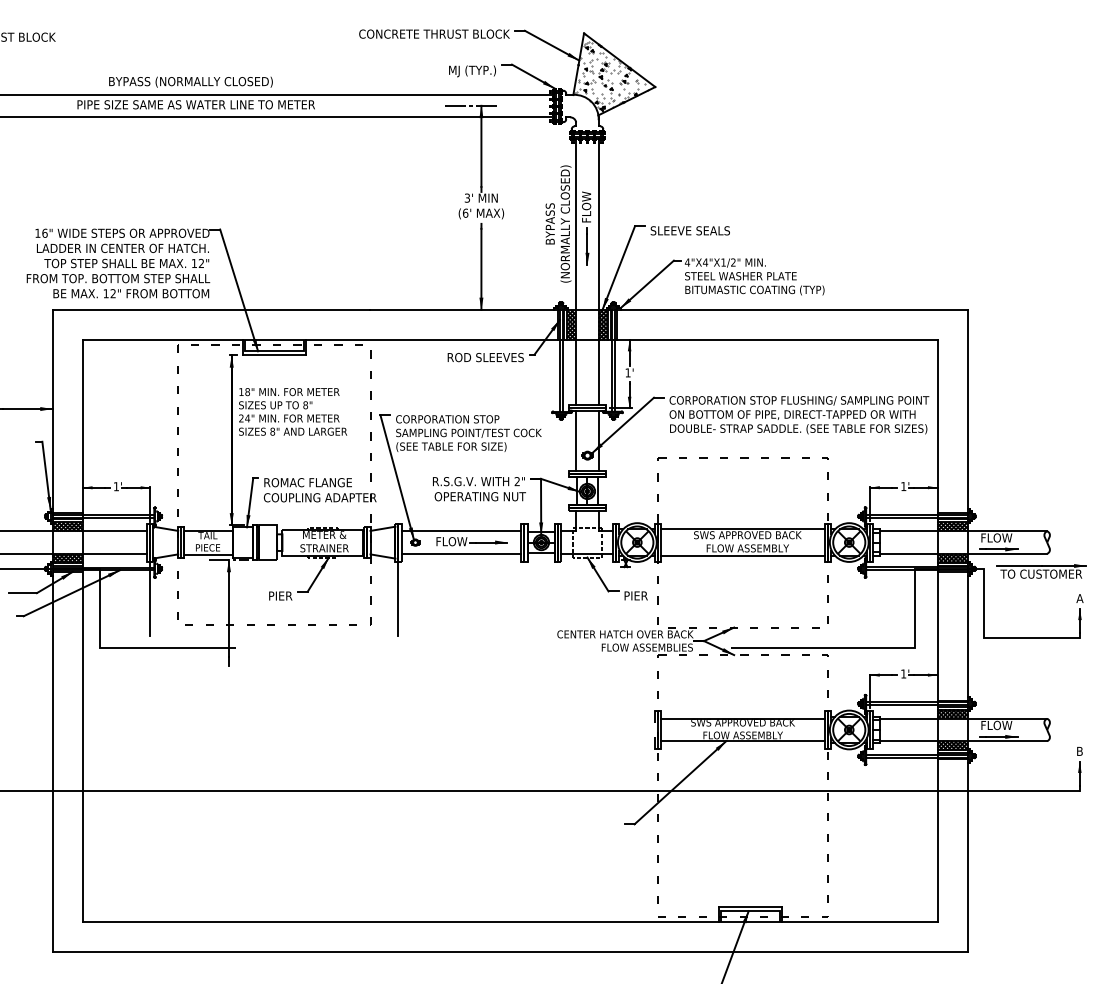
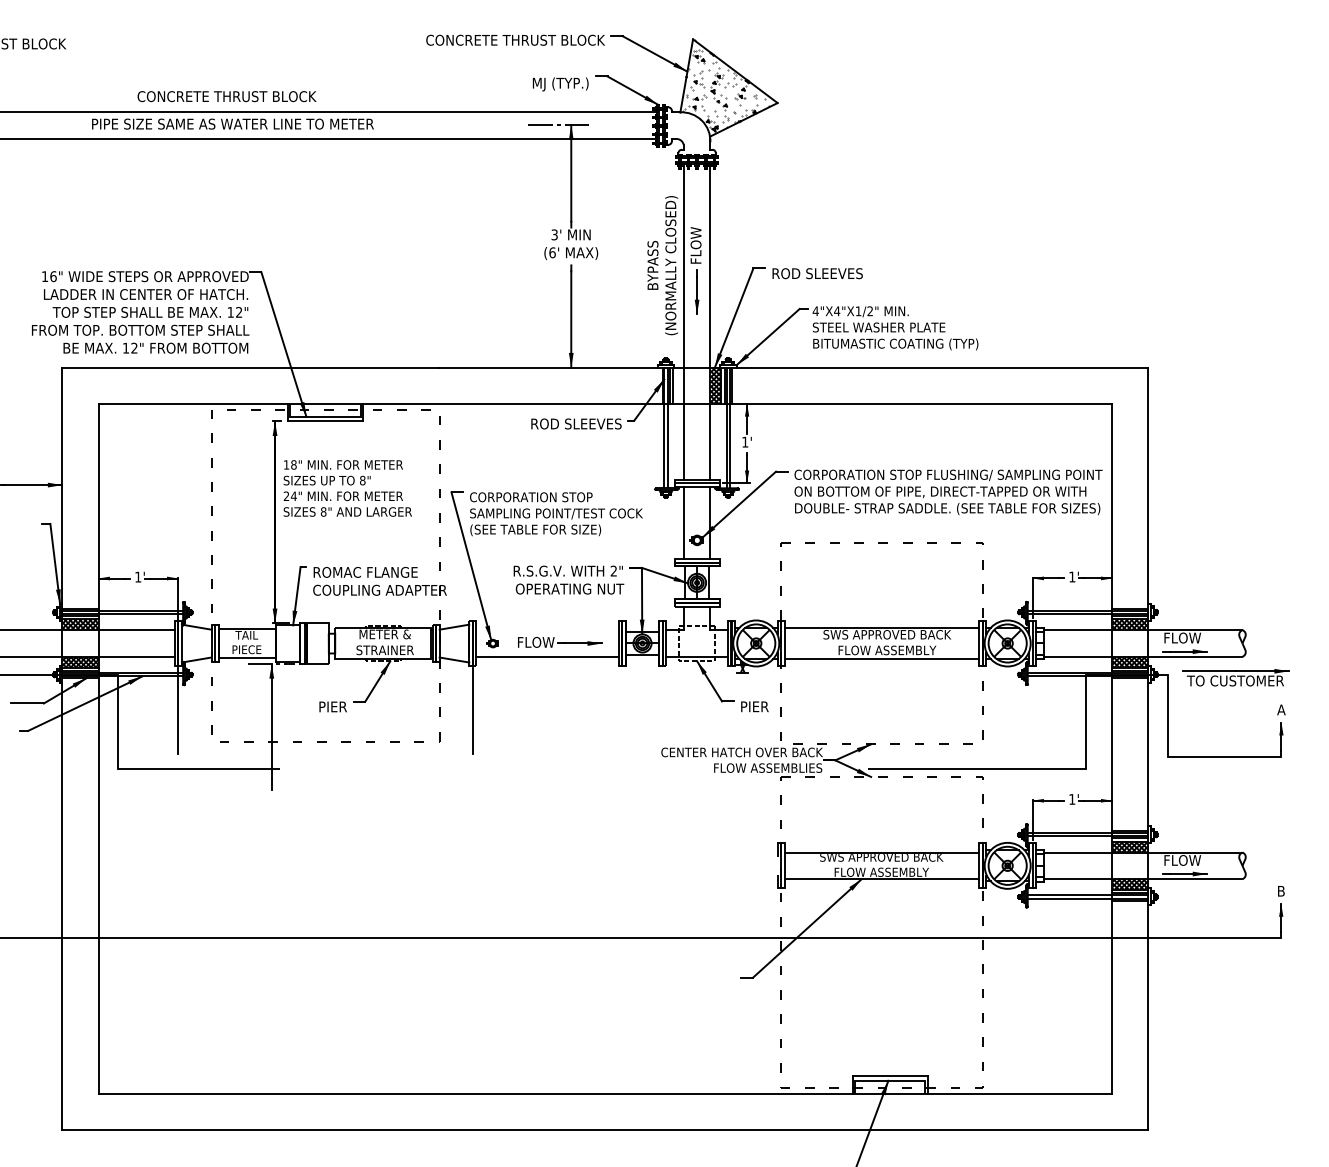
text: (190, 81) -> (226, 96), BYPASS (NORMALLY CLOSED) -> CONCRETE THRUST BLOCK
text: (689, 230) -> (818, 273), SLEEVE SEALS -> ROD SLEEVES
hatch: (571, 325) -> (678, 385), removed
line: (461, 531) -> (547, 630), removed

